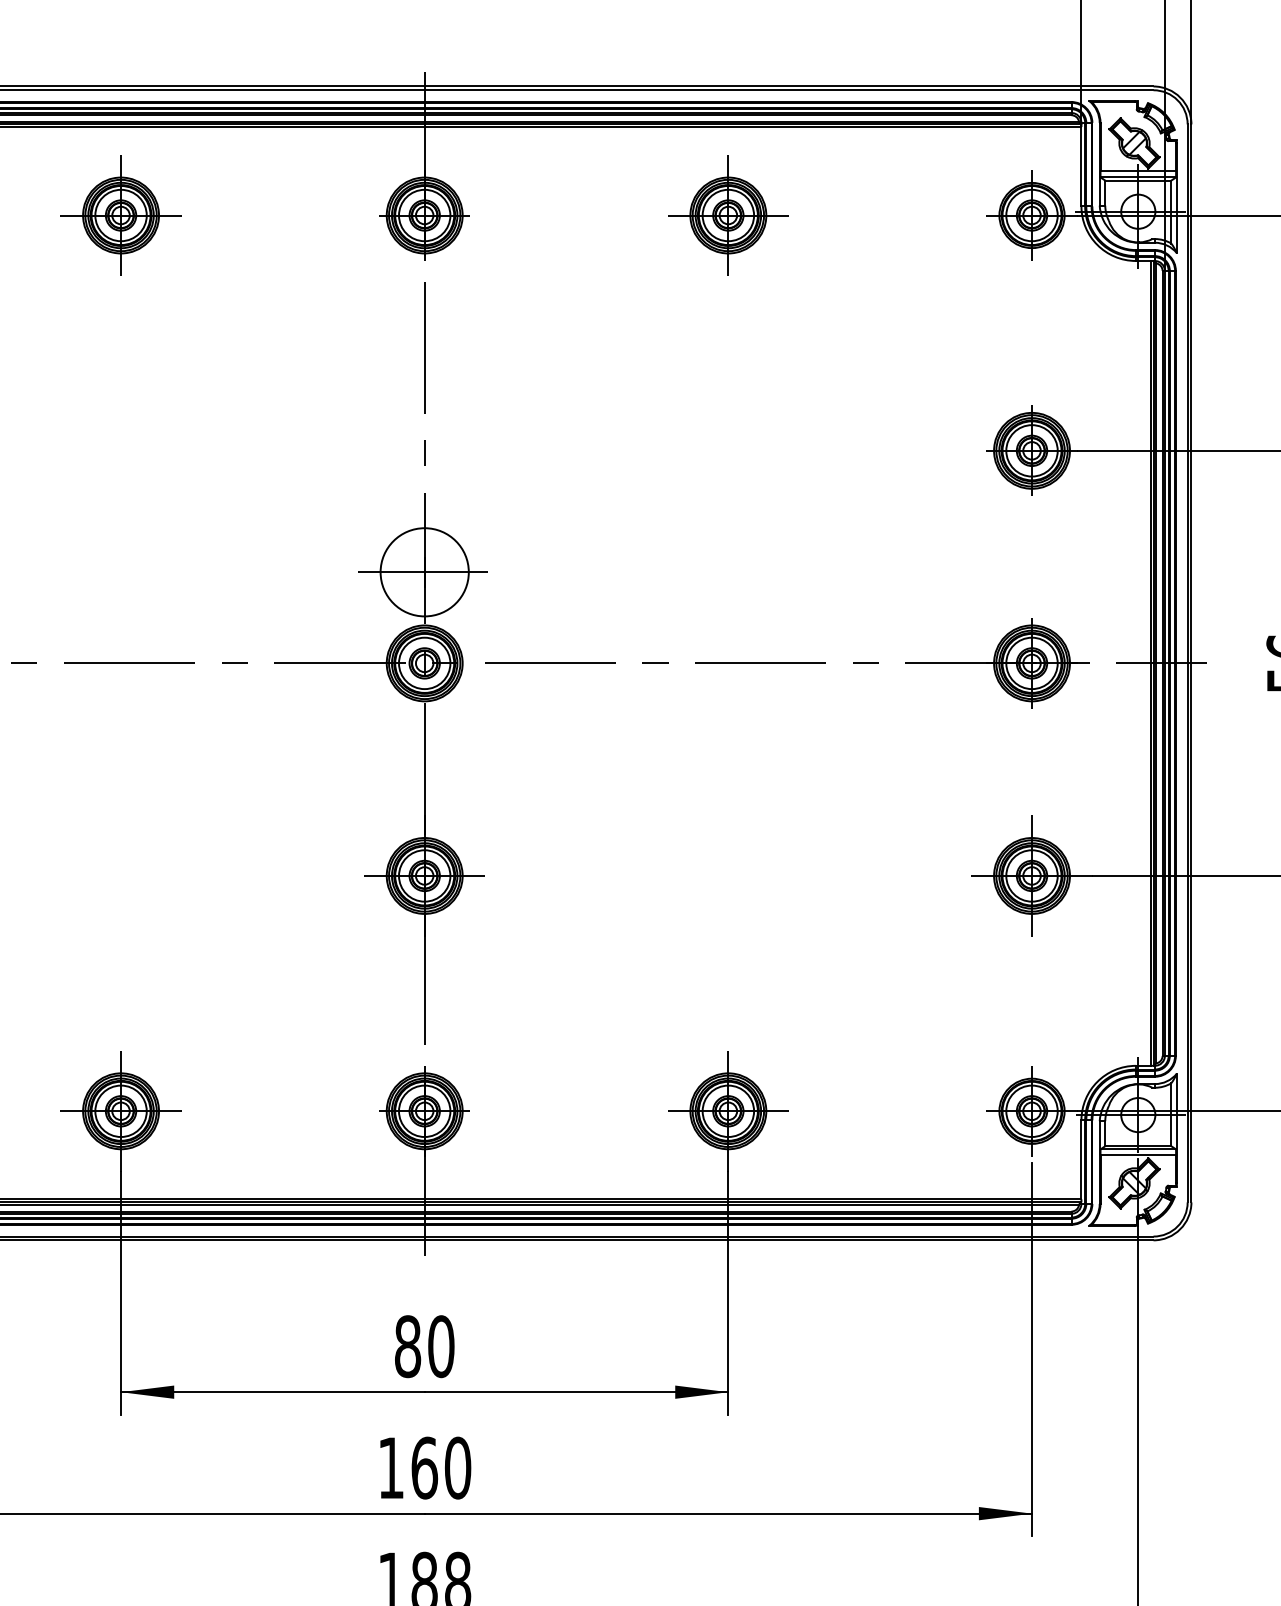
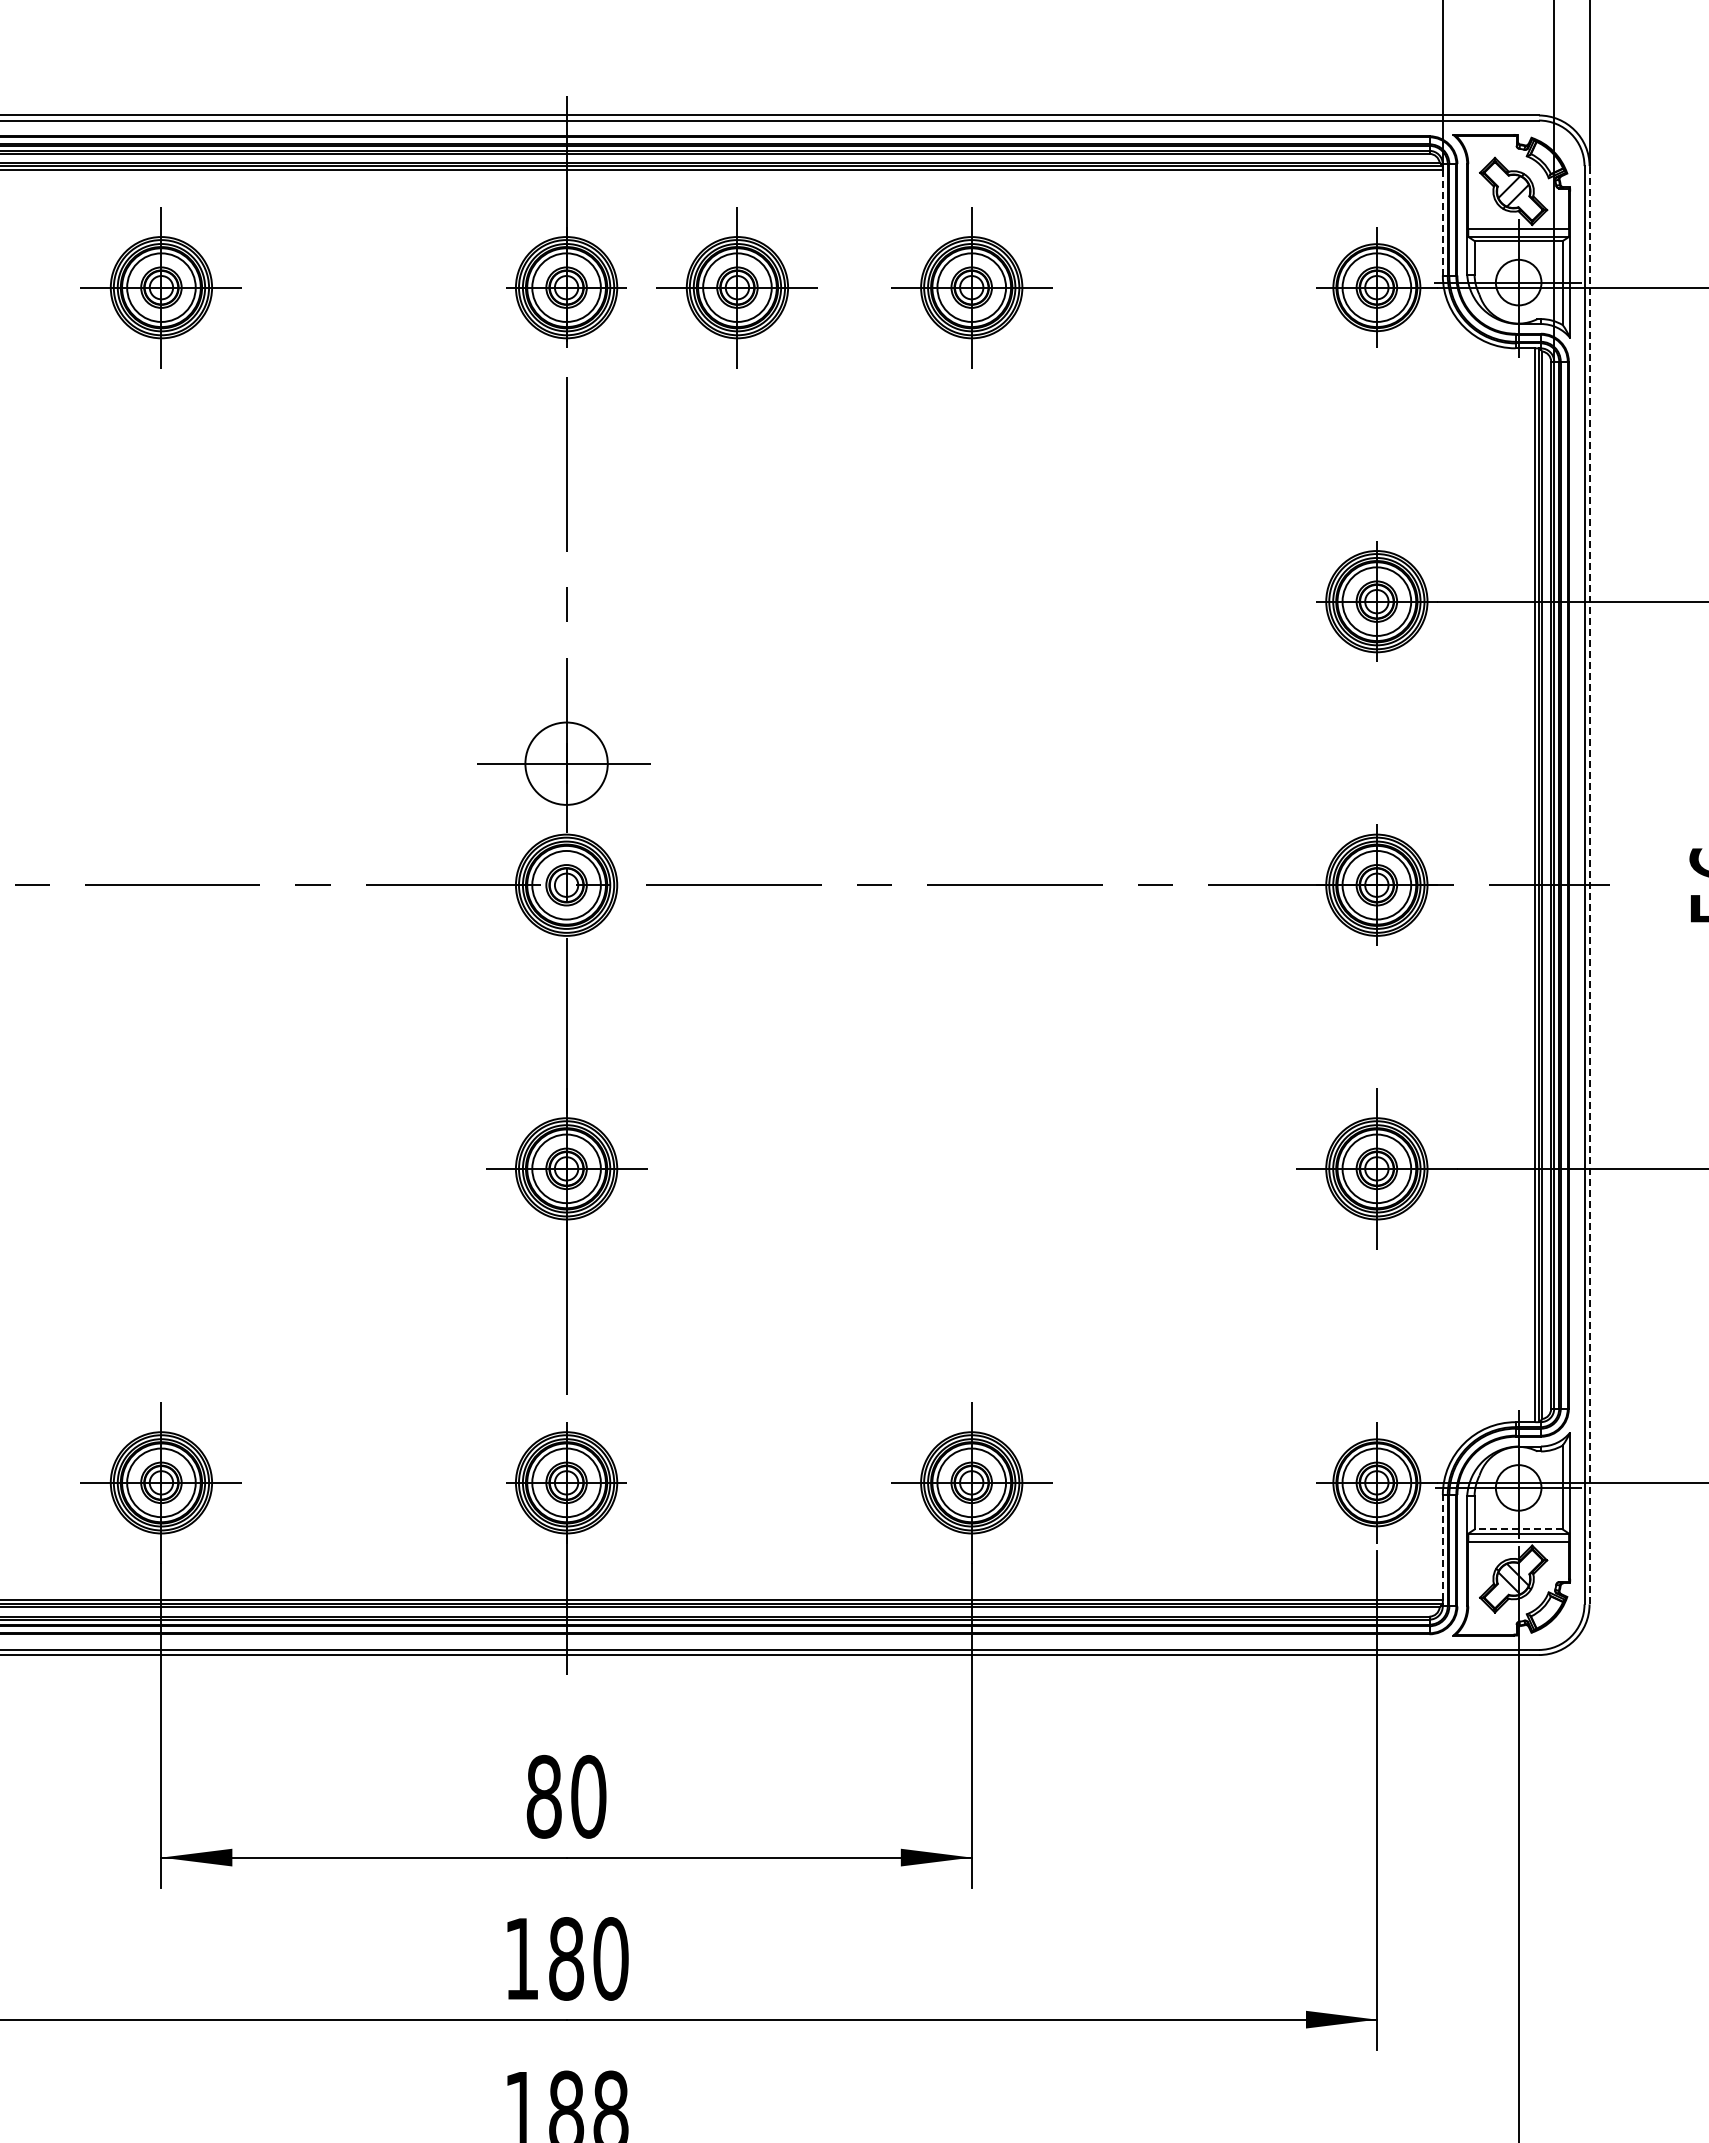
line: (1081, 166) -> (1442, 222), solid -> dashed
part: (552, 215) -> (736, 287), added
circle: (424, 572) -> (566, 763), size x0.7
line: (1191, 662) -> (1589, 884), solid -> dashed
line: (1138, 1146) -> (1518, 1529), solid -> dashed
line: (1081, 1159) -> (1442, 1547), solid -> dashed
text: (424, 1467) -> (566, 1958), 160 -> 180

